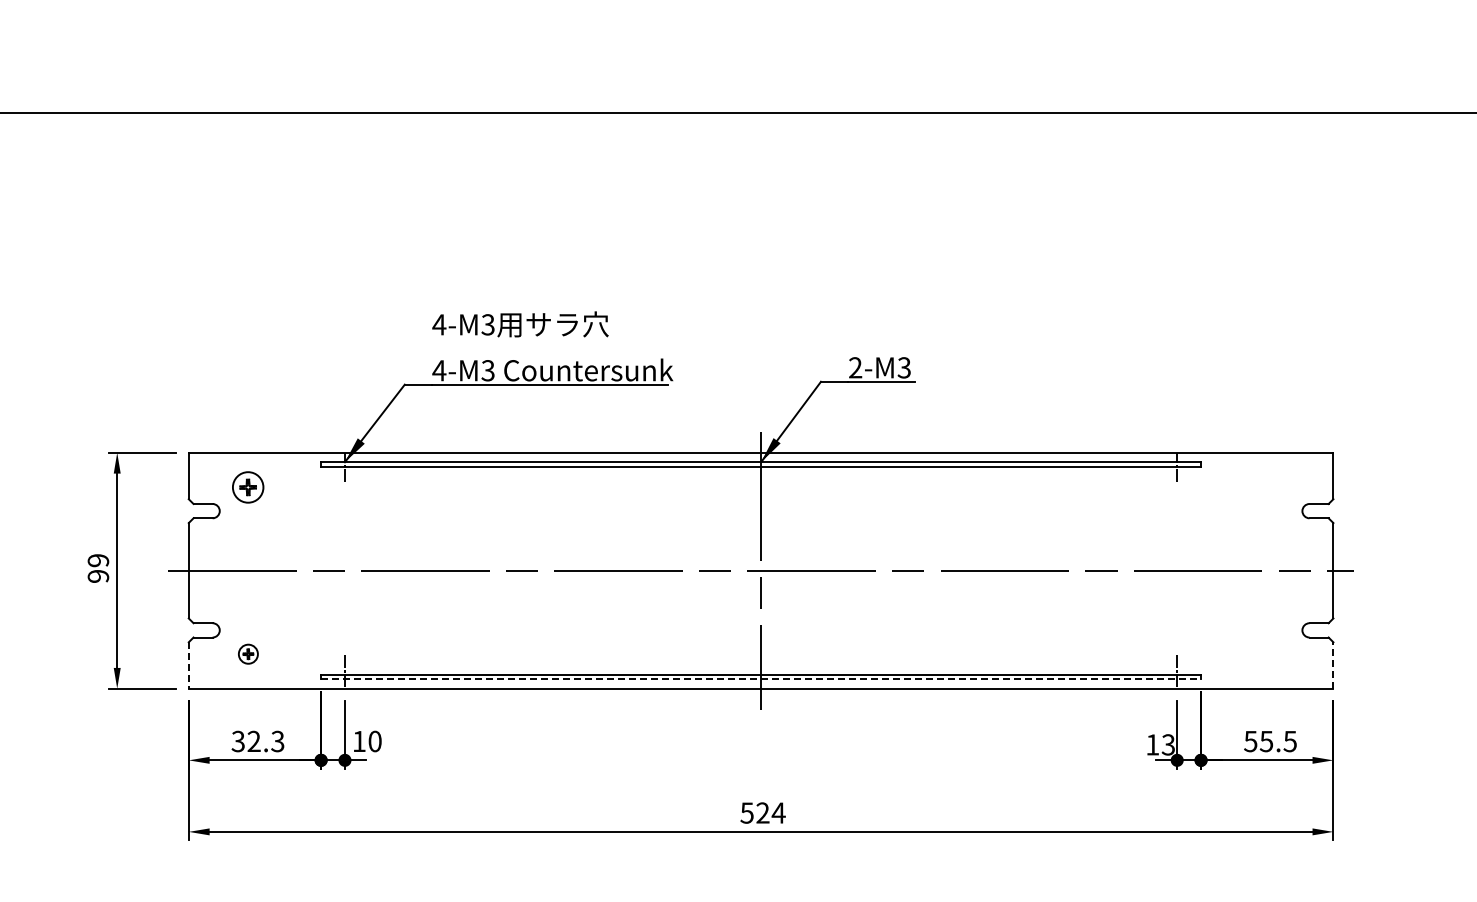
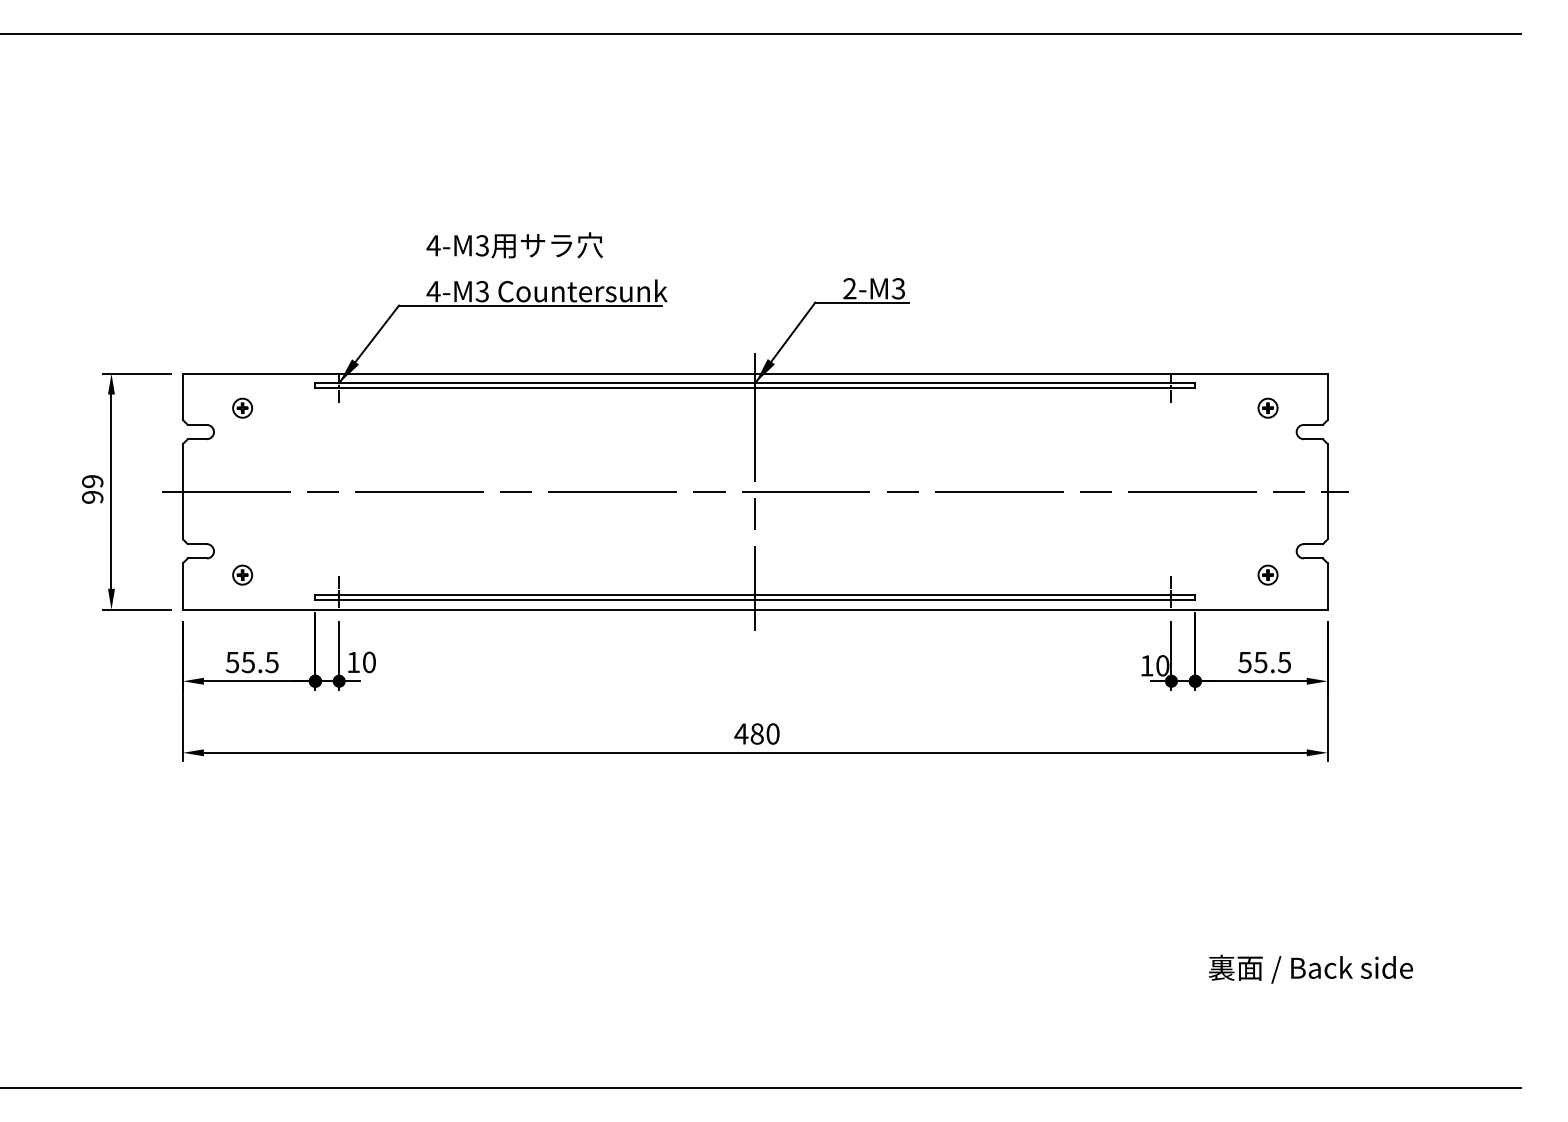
part: (248, 486) -> (242, 407), size x0.62
part: (1273, 486) -> (1267, 407), added
part: (1273, 653) -> (1267, 574), added
line: (1333, 664) -> (1327, 585), dashed -> solid
line: (189, 665) -> (183, 586), dashed -> solid
line: (761, 679) -> (755, 600), dashed -> solid
text: (258, 741) -> (252, 662), 32.3 -> 55.5
text: (1168, 744) -> (1162, 665), 13 -> 10
text: (763, 812) -> (757, 733), 524 -> 480

